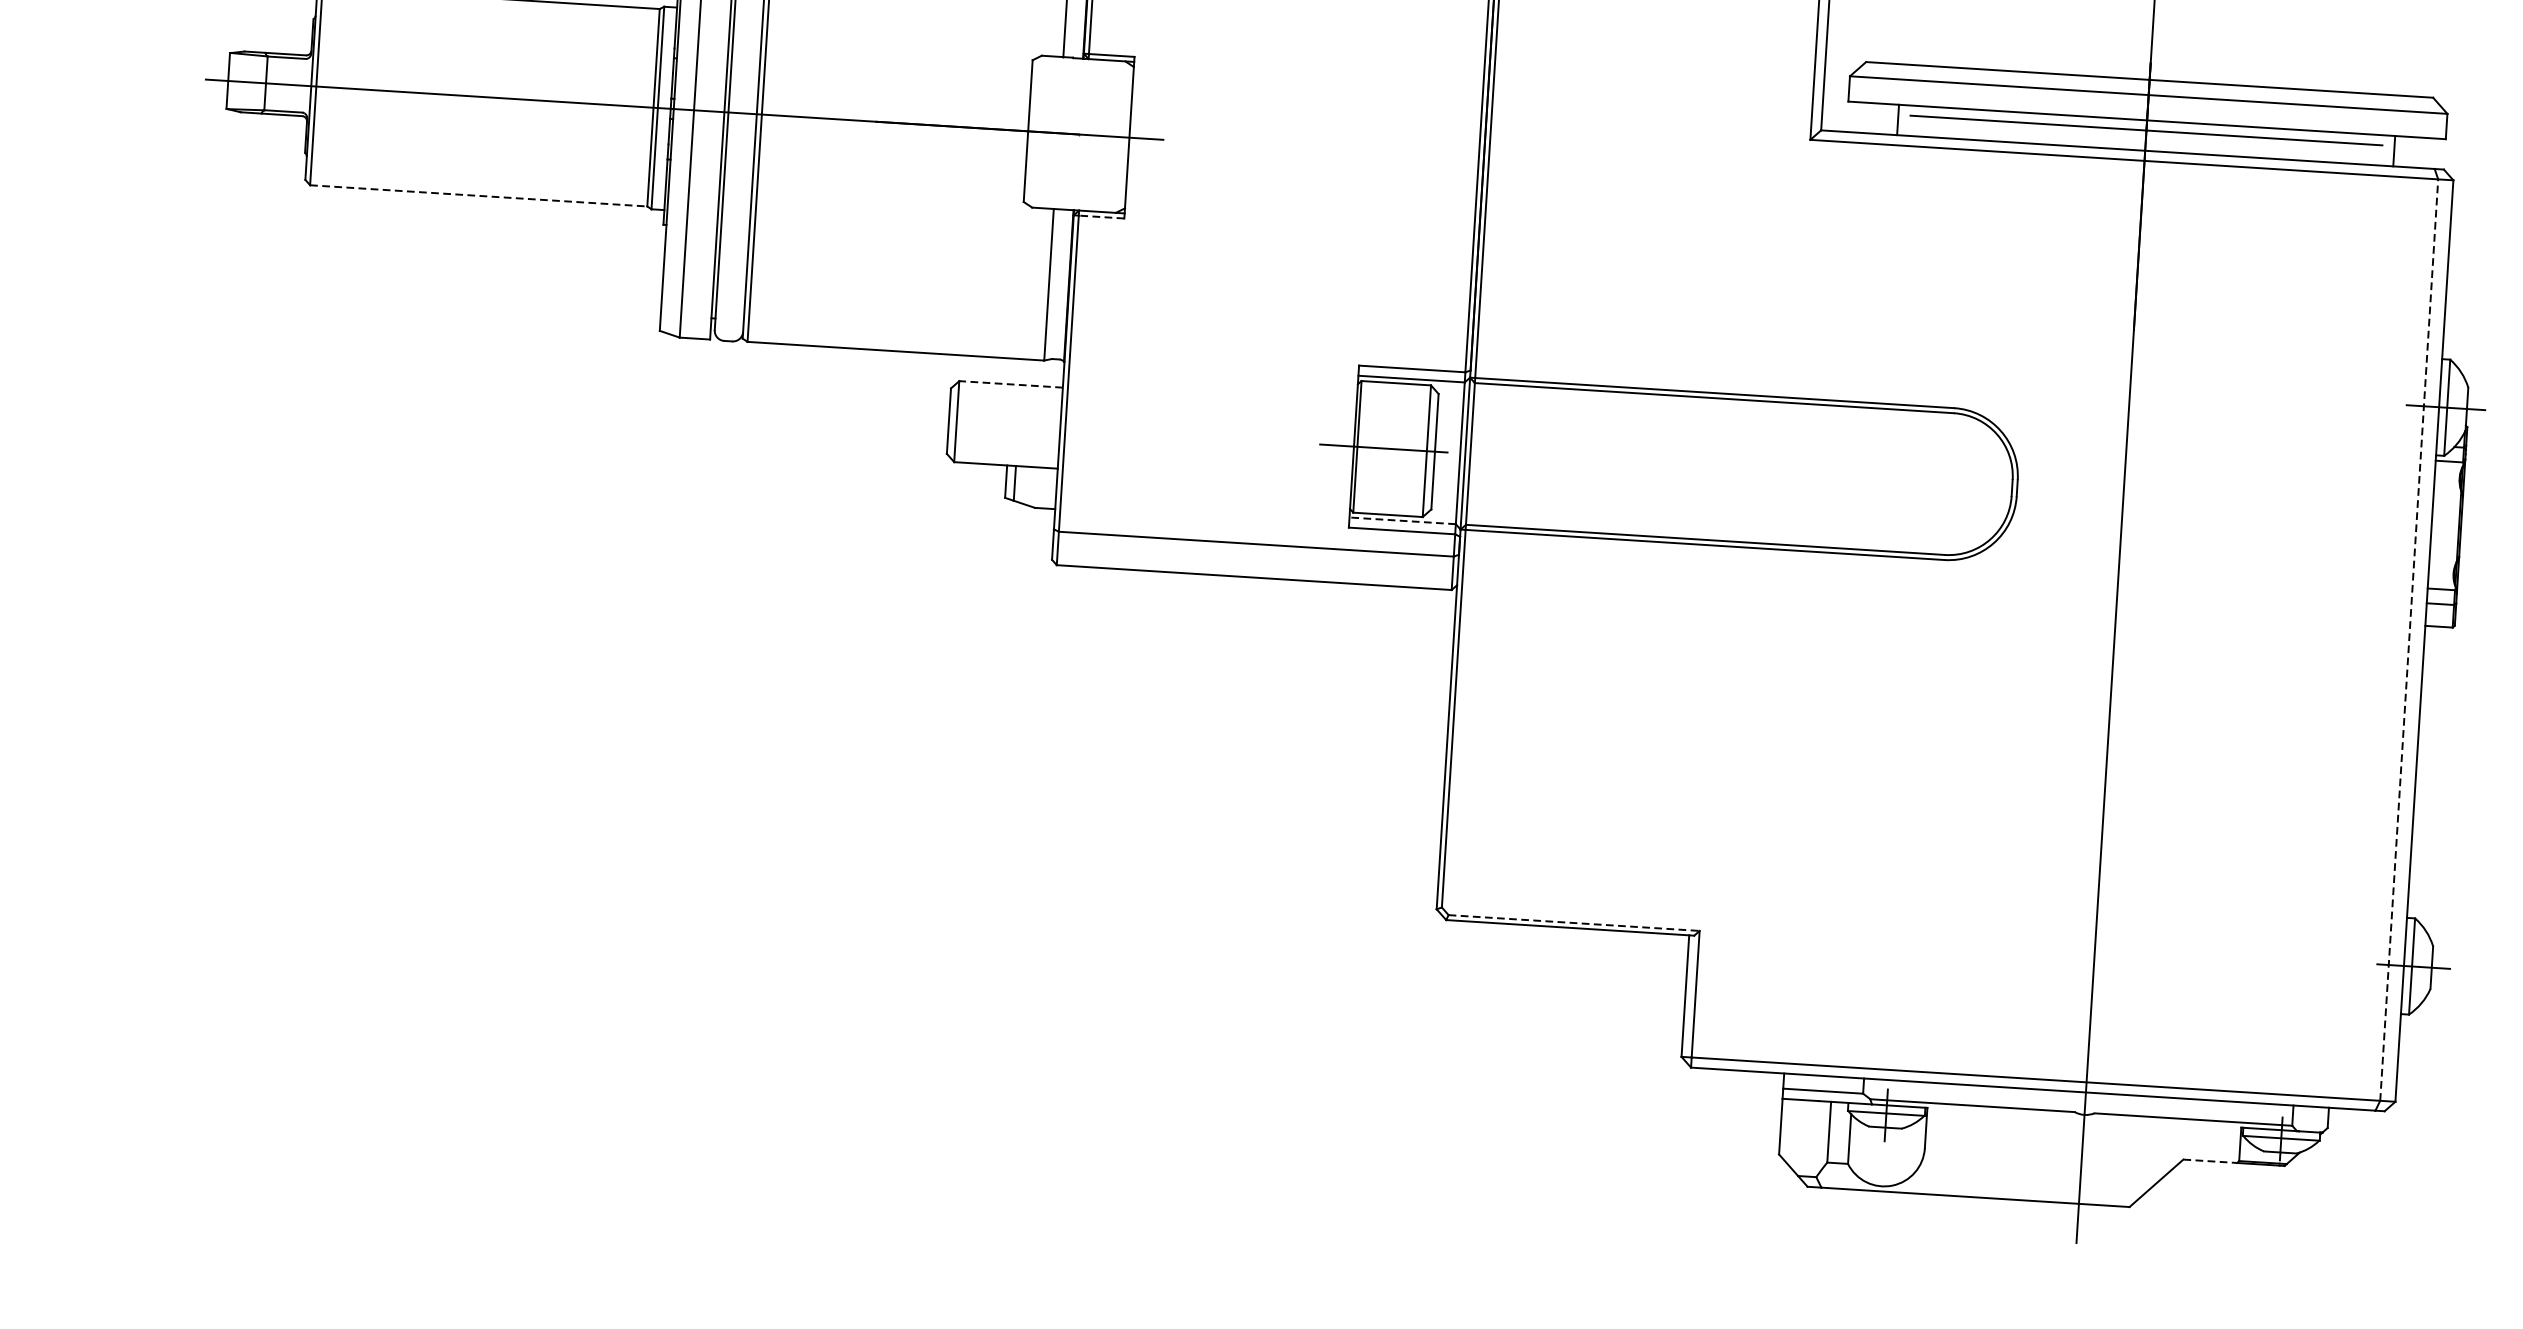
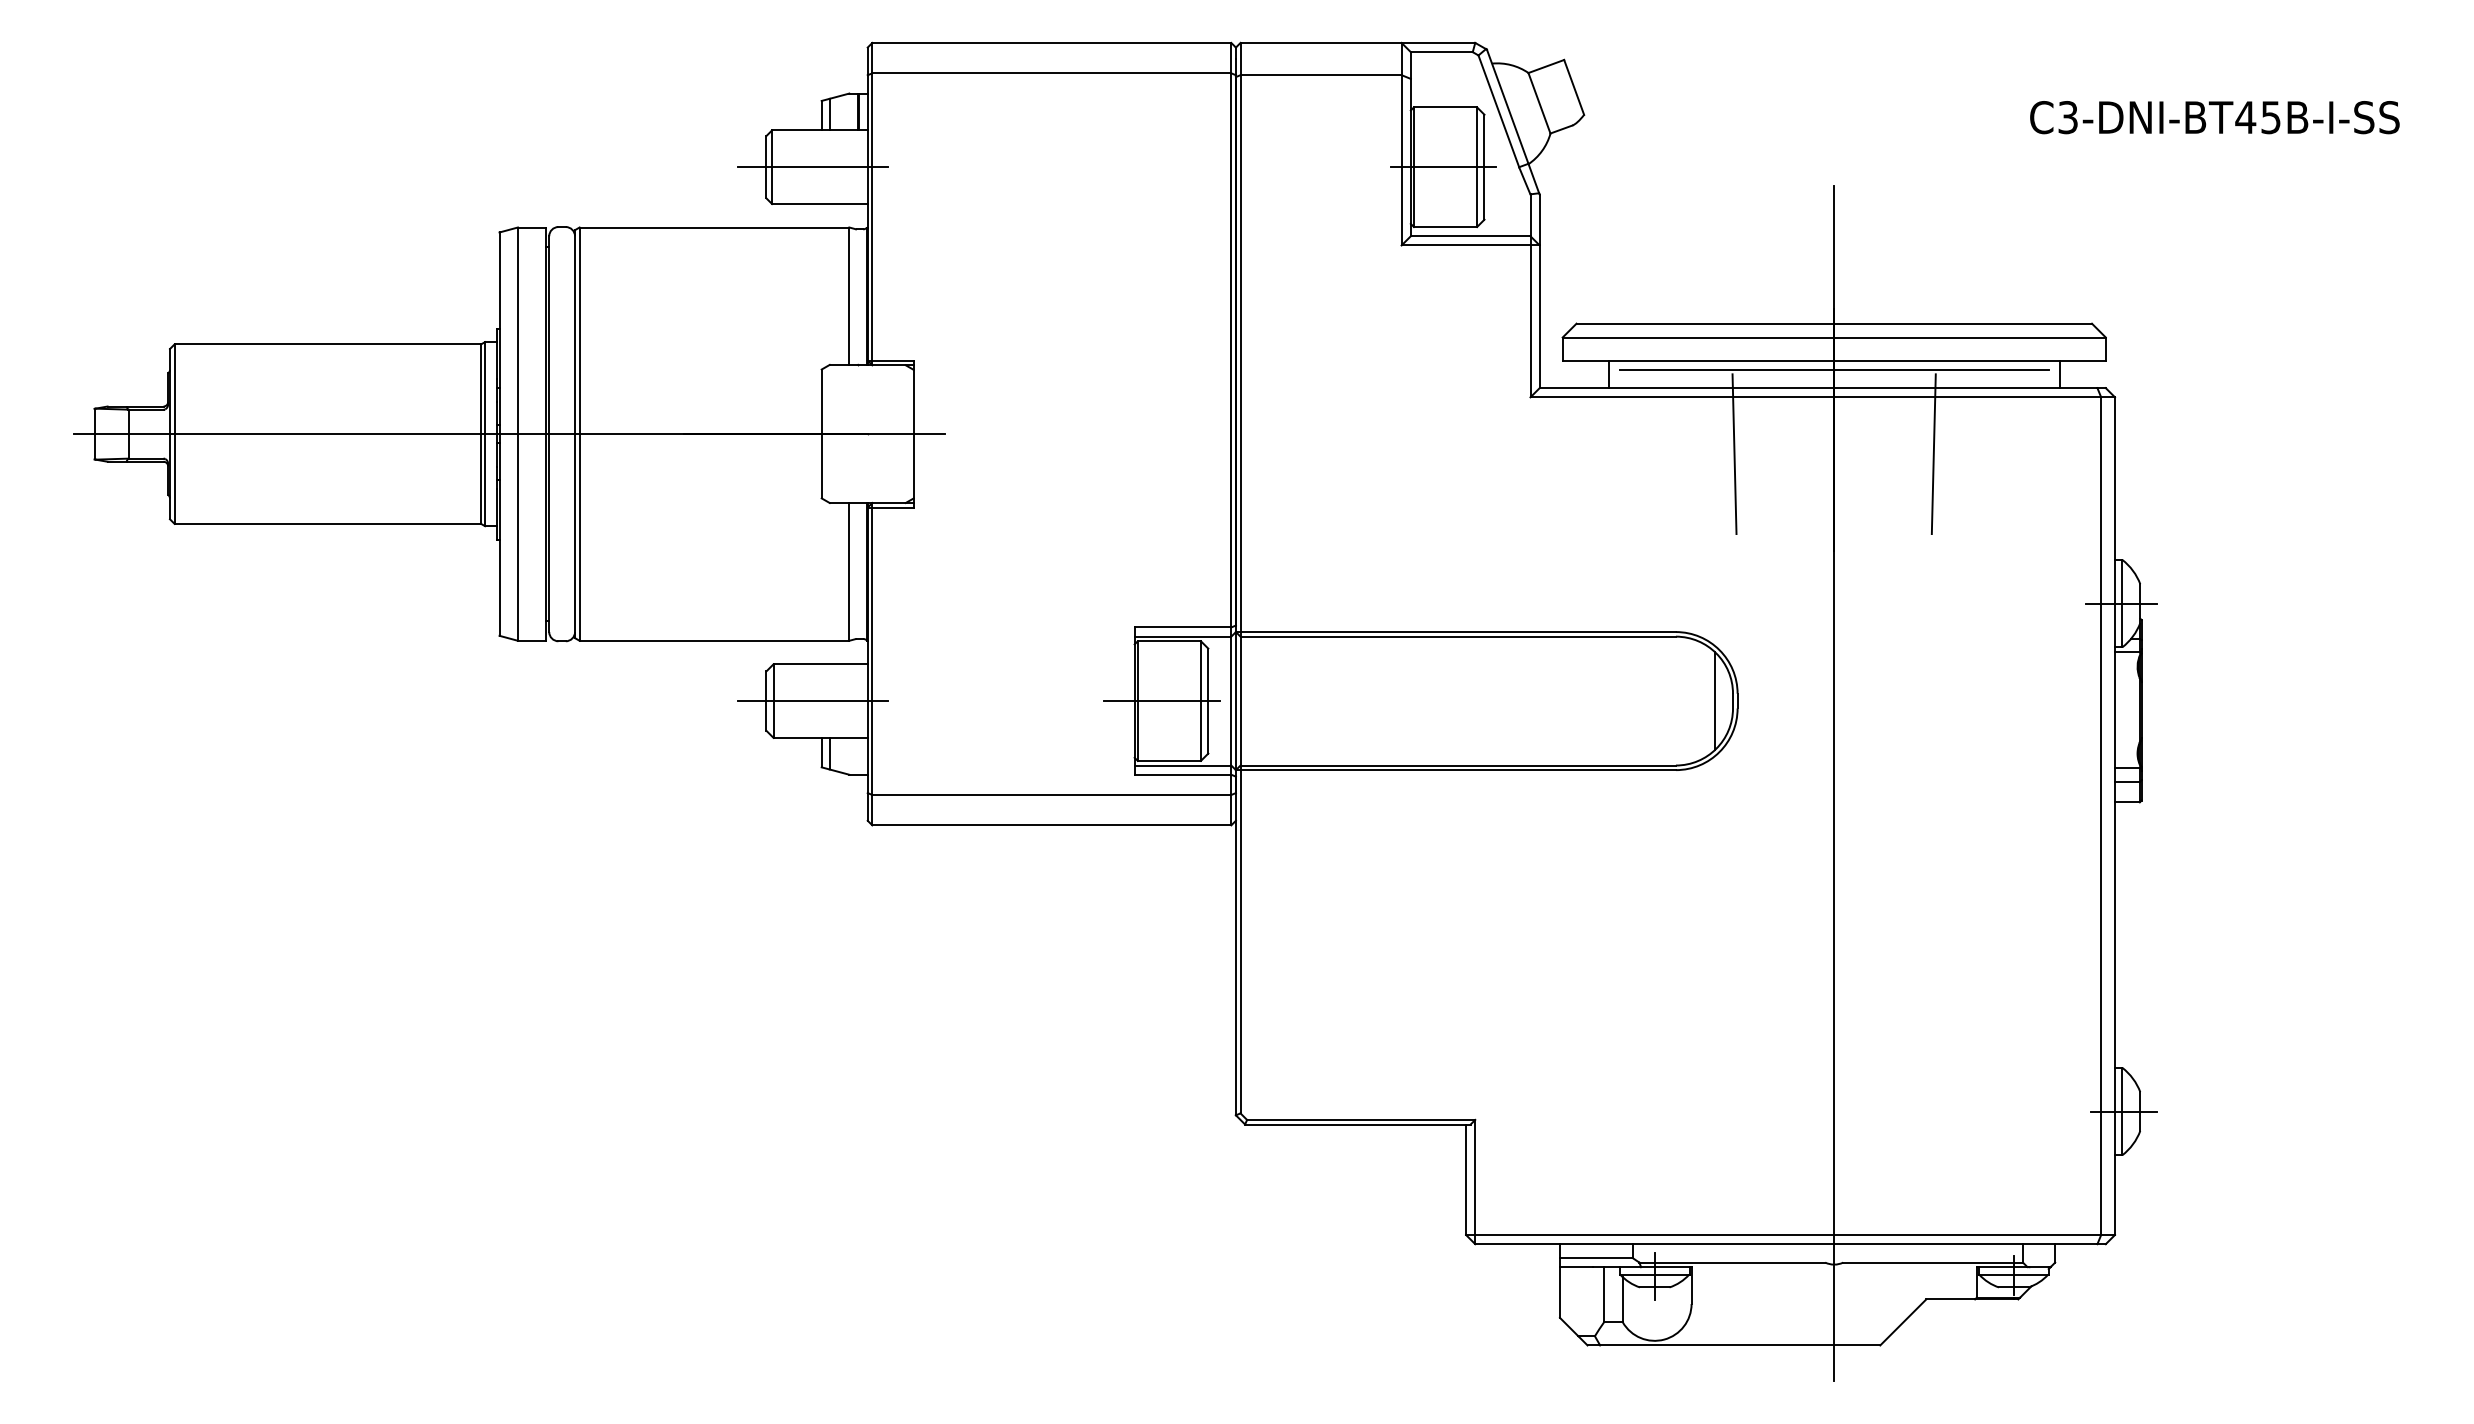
line: (479, 195) -> (328, 523), dashed -> solid
line: (1102, 216) -> (893, 507), dashed -> solid
line: (2030, 216) -> (1734, 454), added
line: (2249, 230) -> (1933, 454), added
line: (1010, 384) -> (820, 664), dashed -> solid
line: (999, 424) -> (812, 701), added
line: (1991, 486) -> (1714, 700), added
line: (1402, 520) -> (1182, 765), dashed -> solid
line: (2409, 640) -> (2101, 816), dashed -> solid
line: (1574, 922) -> (1361, 1119), dashed -> solid
line: (2211, 1161) -> (1951, 1299), dashed -> solid

